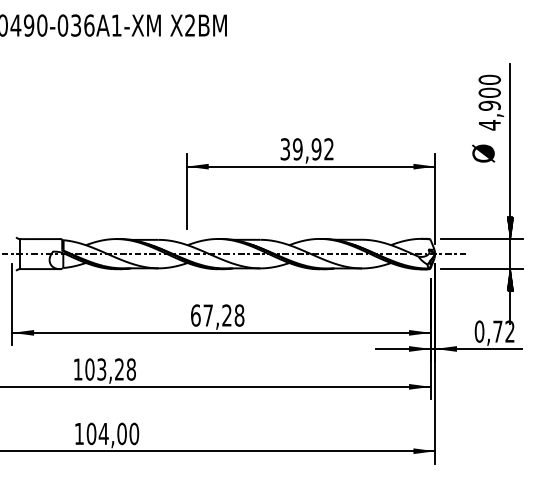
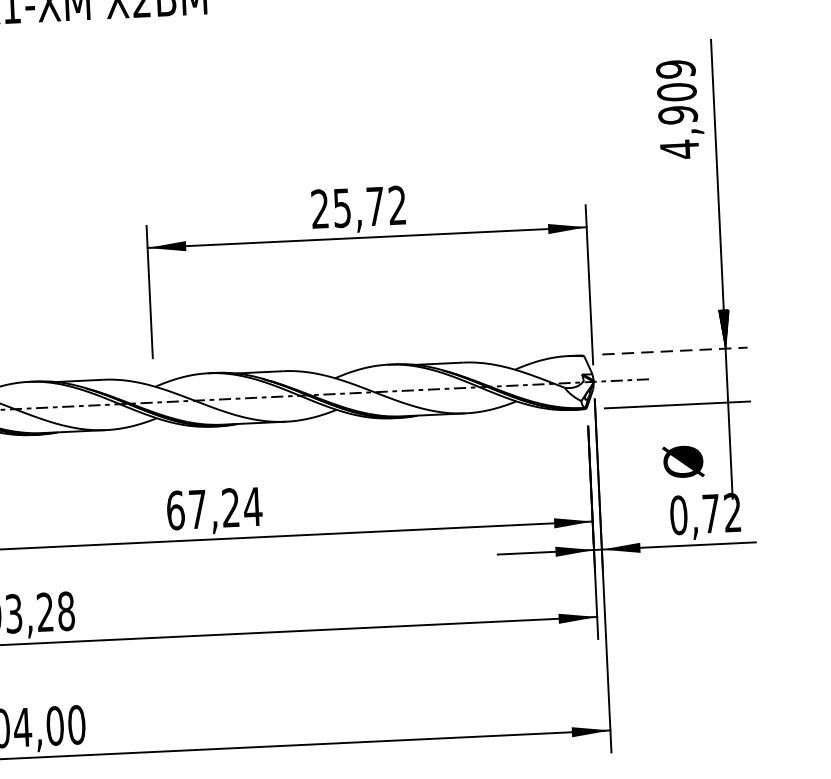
text: (489, 79) -> (675, 68), 4,900 -> 4,909
text: (300, 149) -> (346, 208), 39,92 -> 25,72
text: (483, 153) -> (683, 461), moved
line: (482, 238) -> (676, 350), solid -> dashed
hatch: (510, 280) -> (729, 422), removed
text: (239, 315) -> (252, 506), 67,28 -> 67,24

